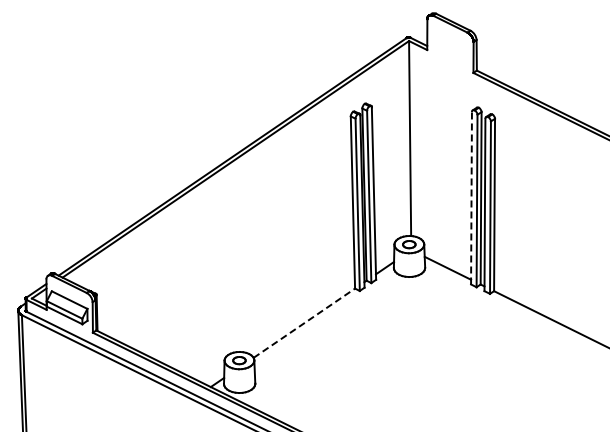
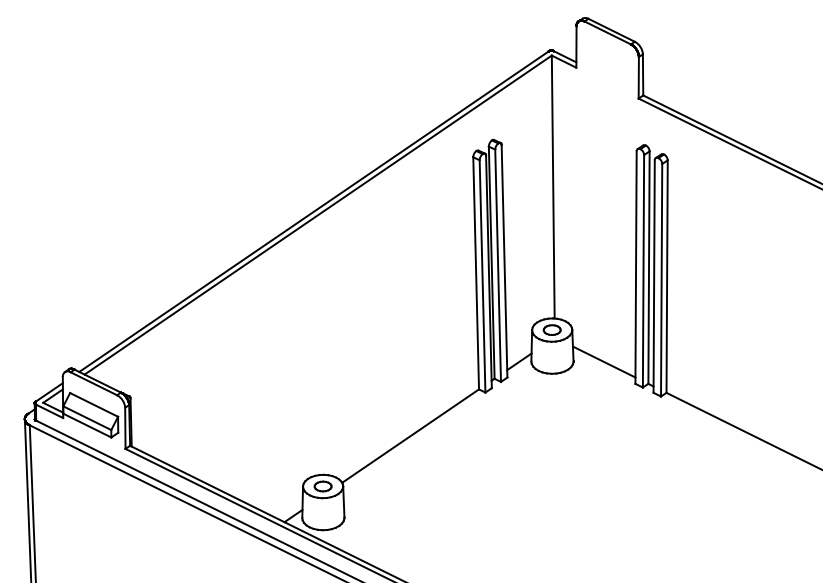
line: (471, 197) -> (636, 266), dashed -> solid
line: (304, 322) -> (410, 435), dashed -> solid

